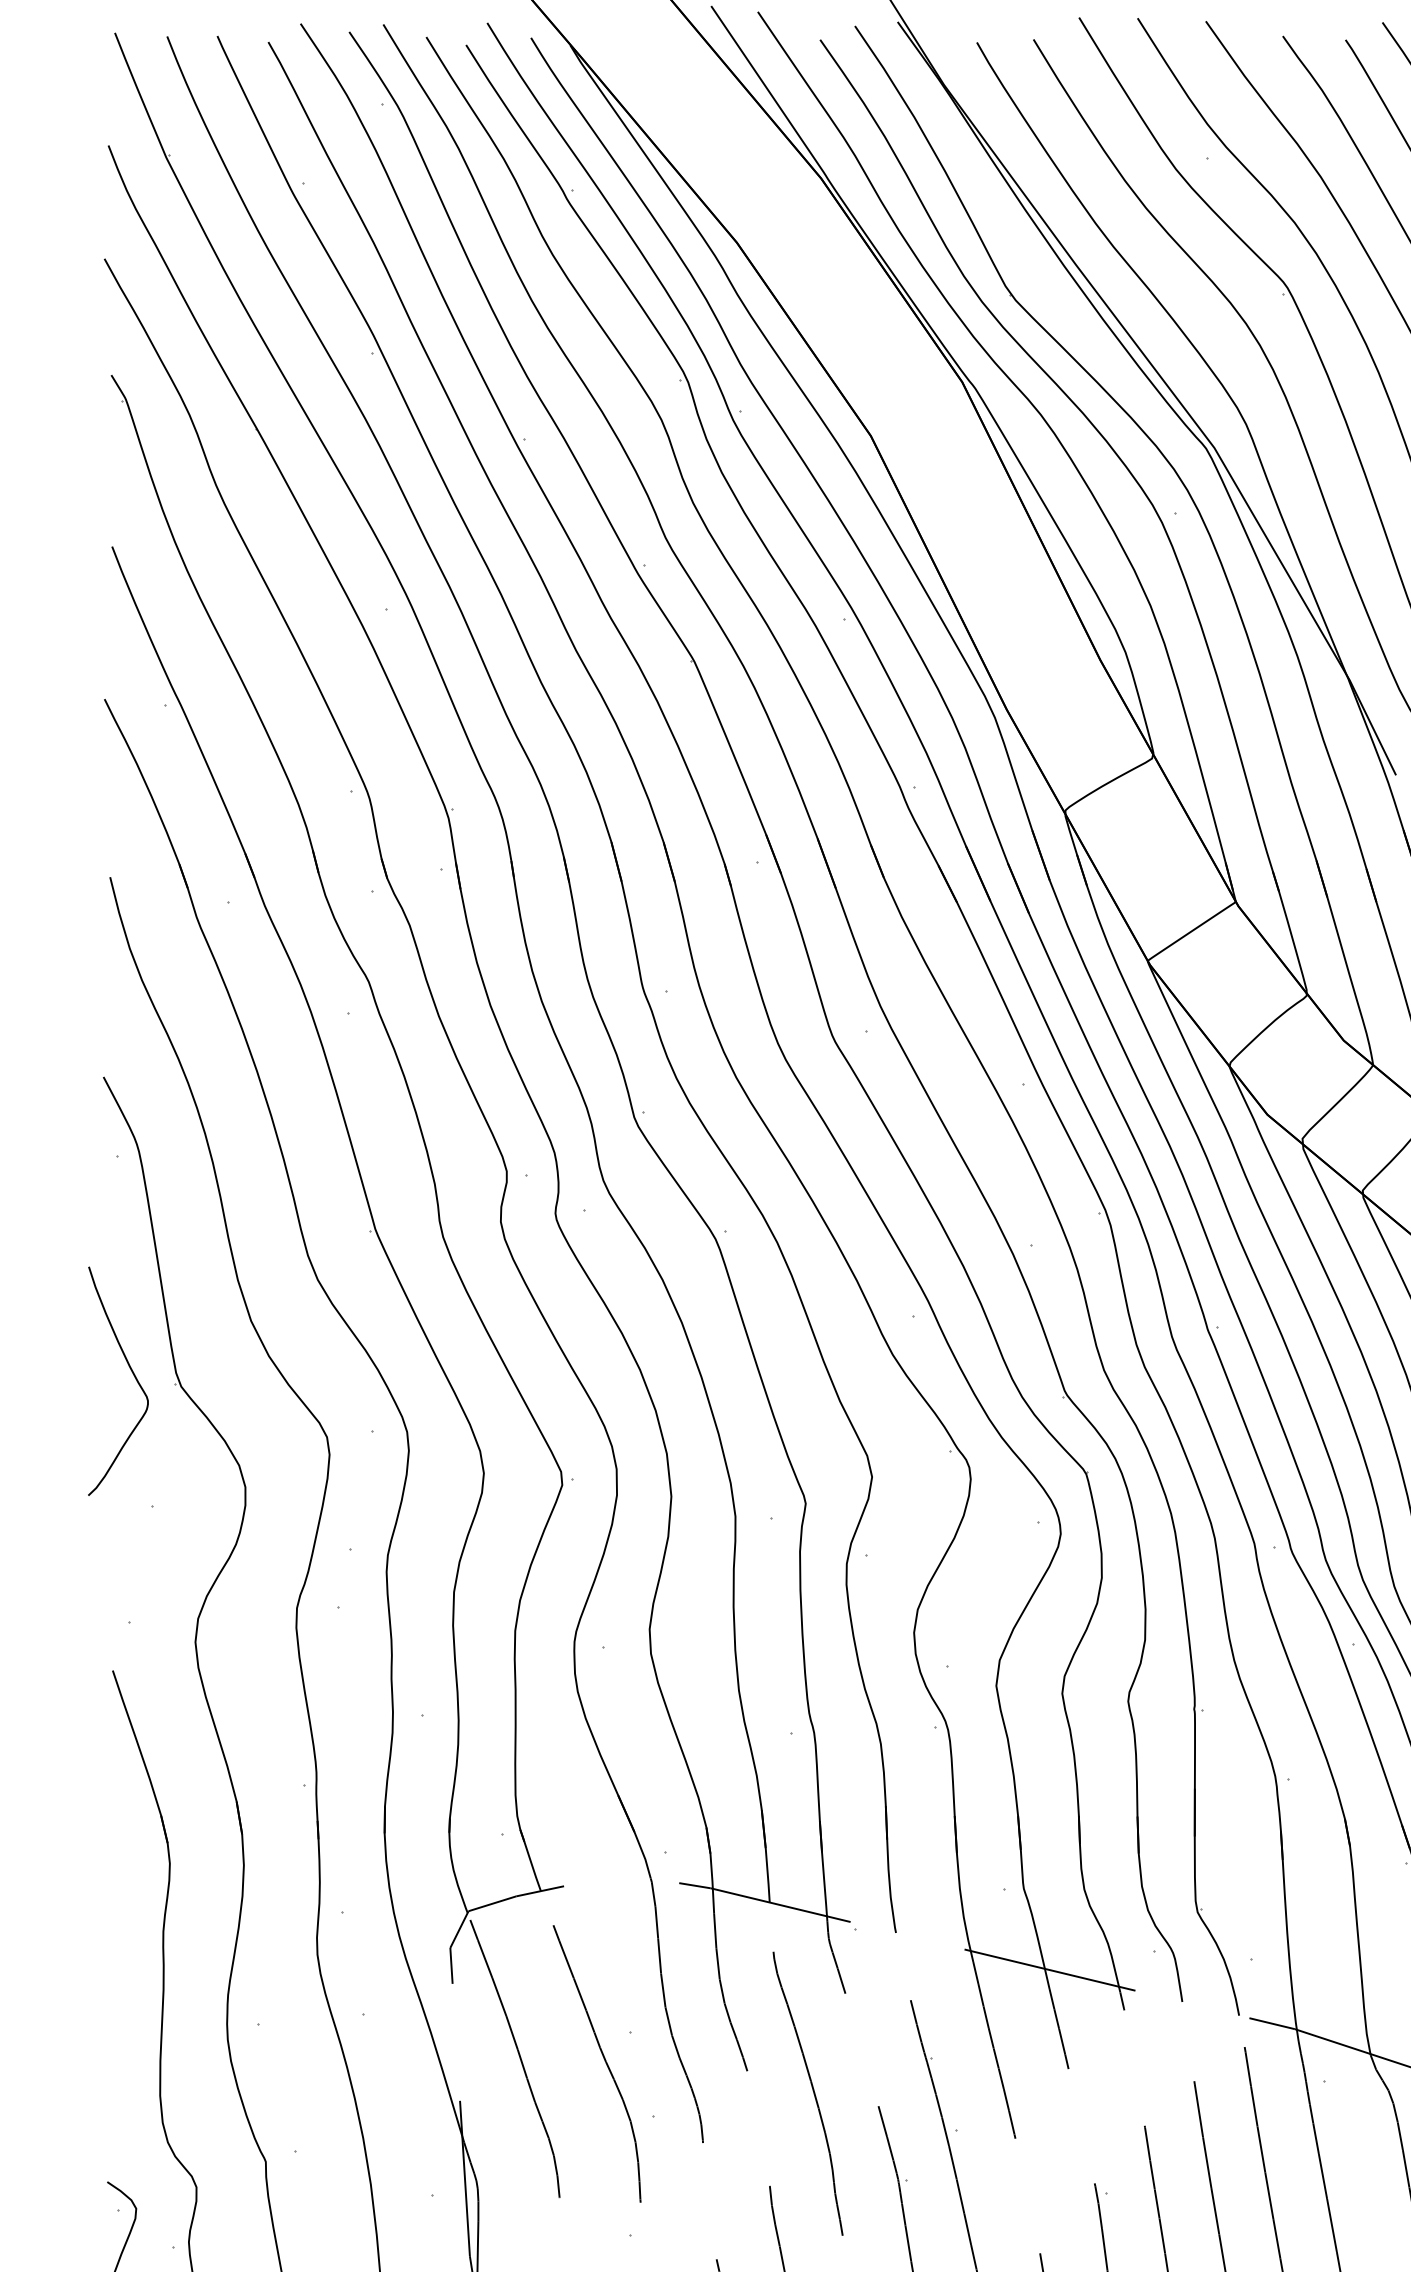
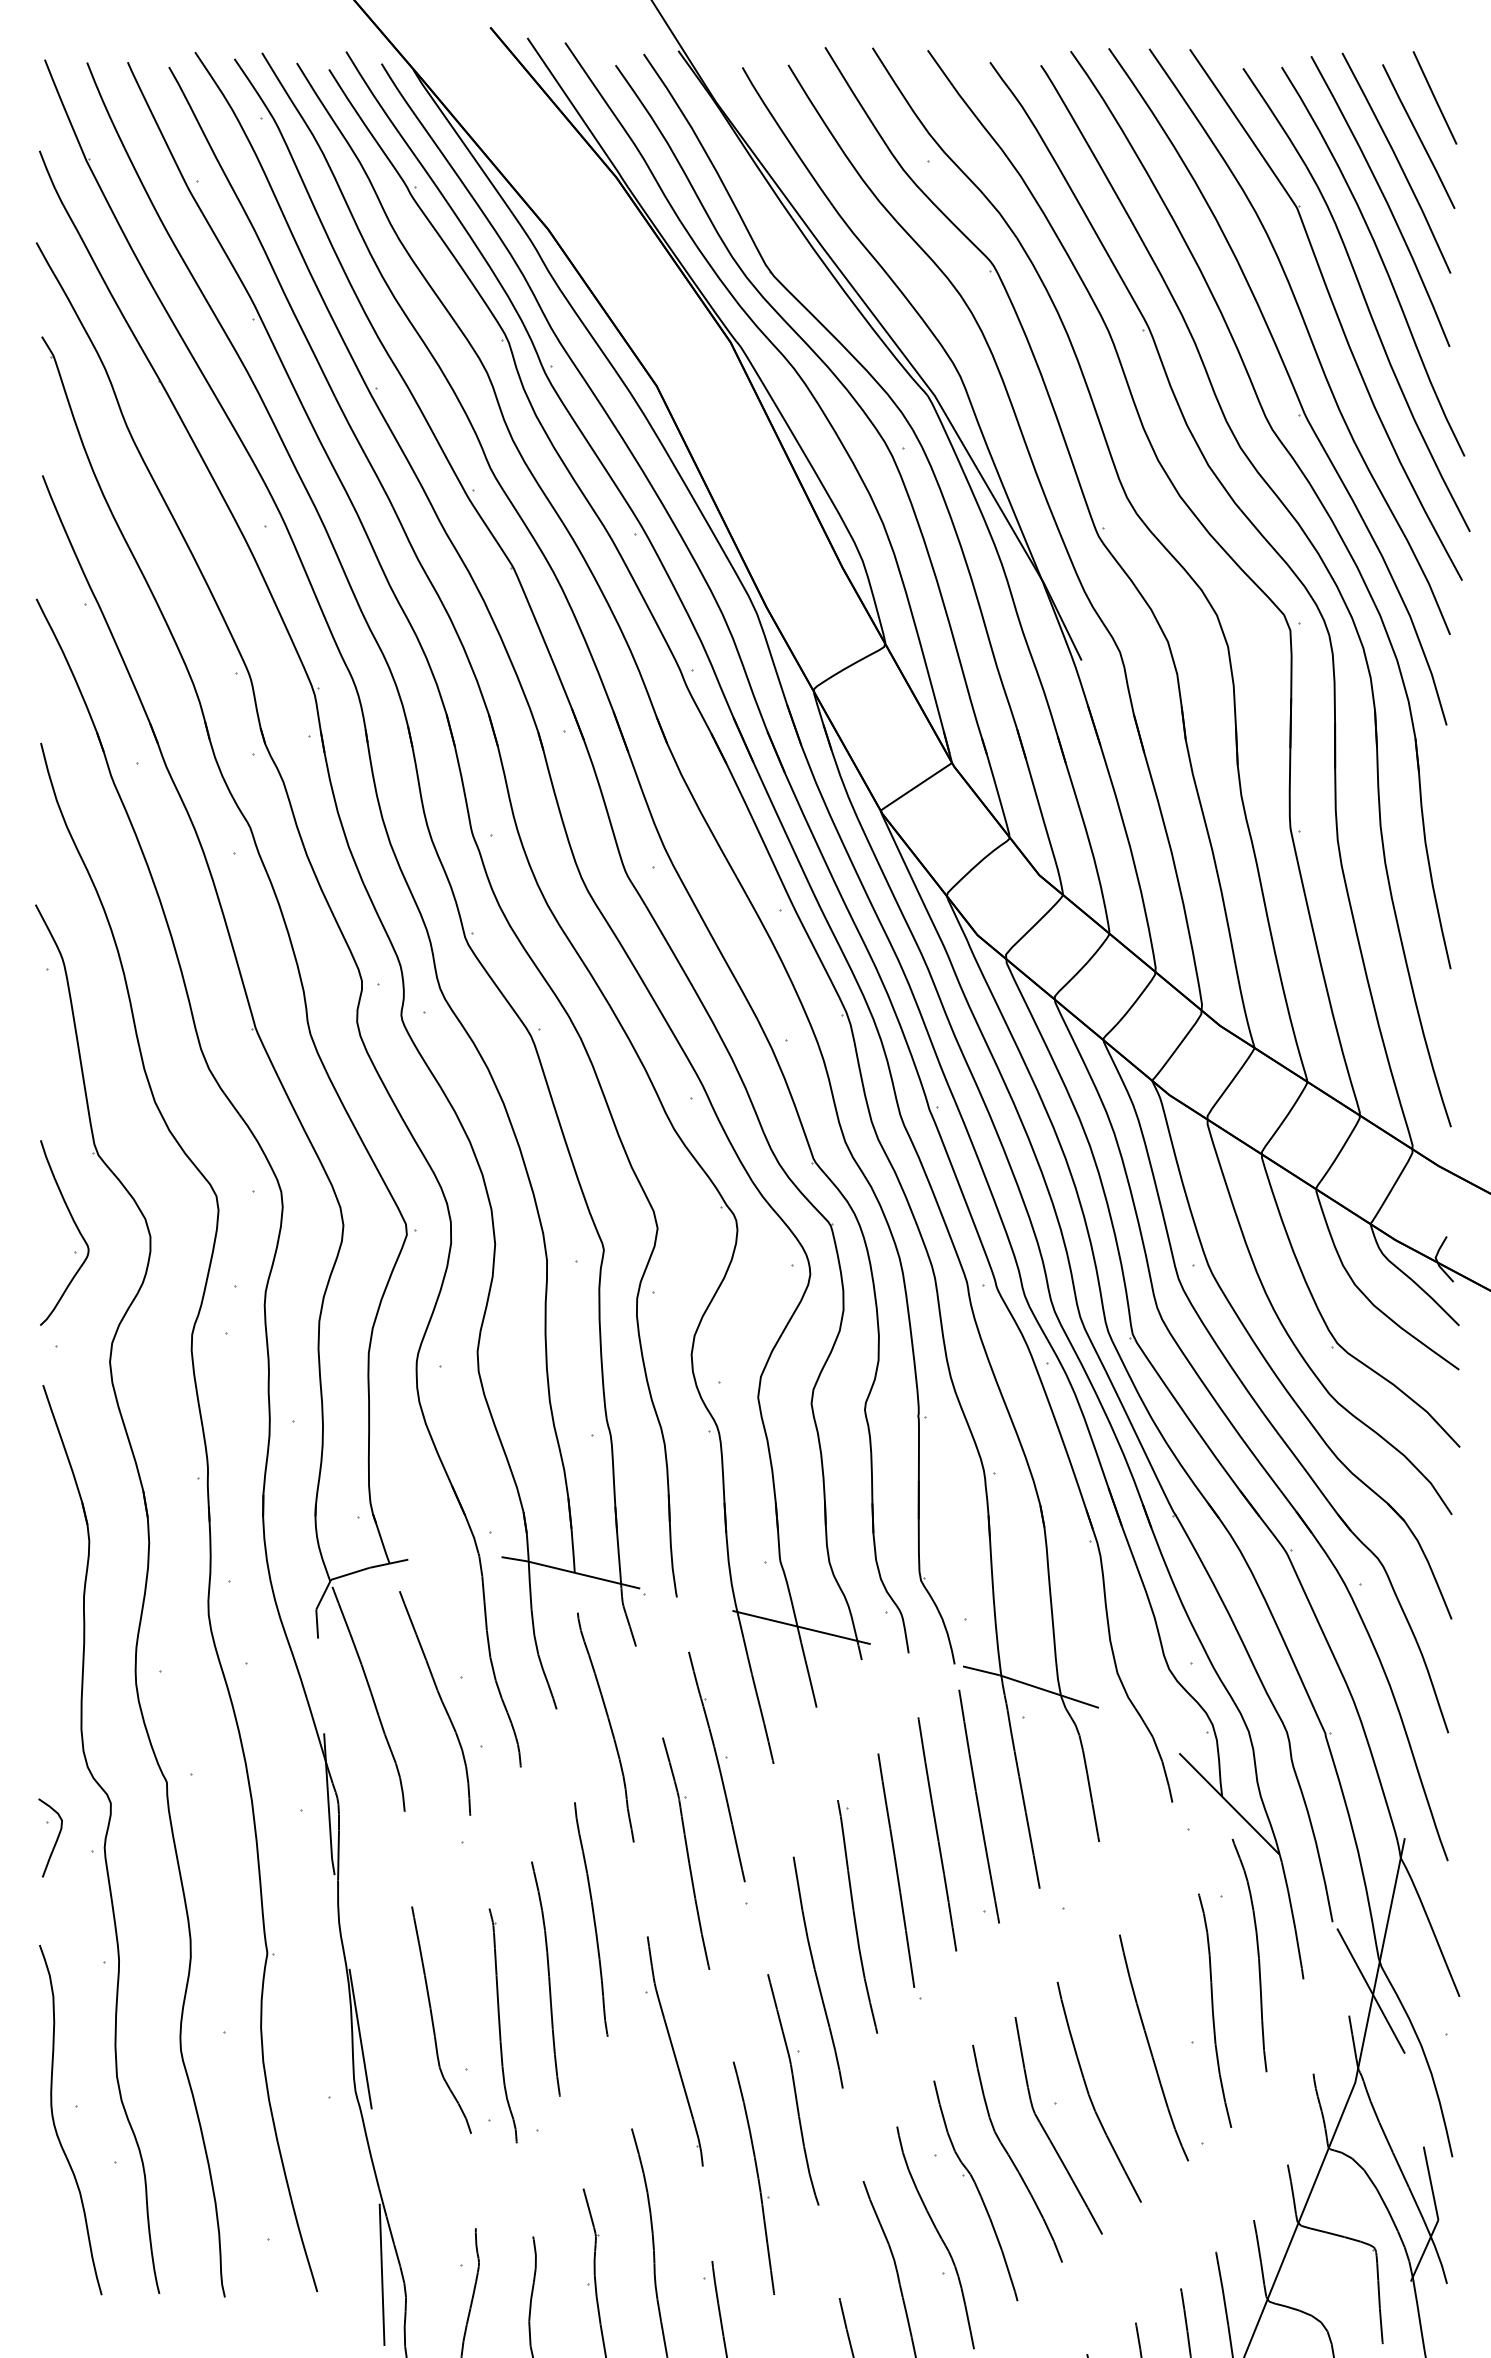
curve: (131, 1373) -> (75, 1226), moved

